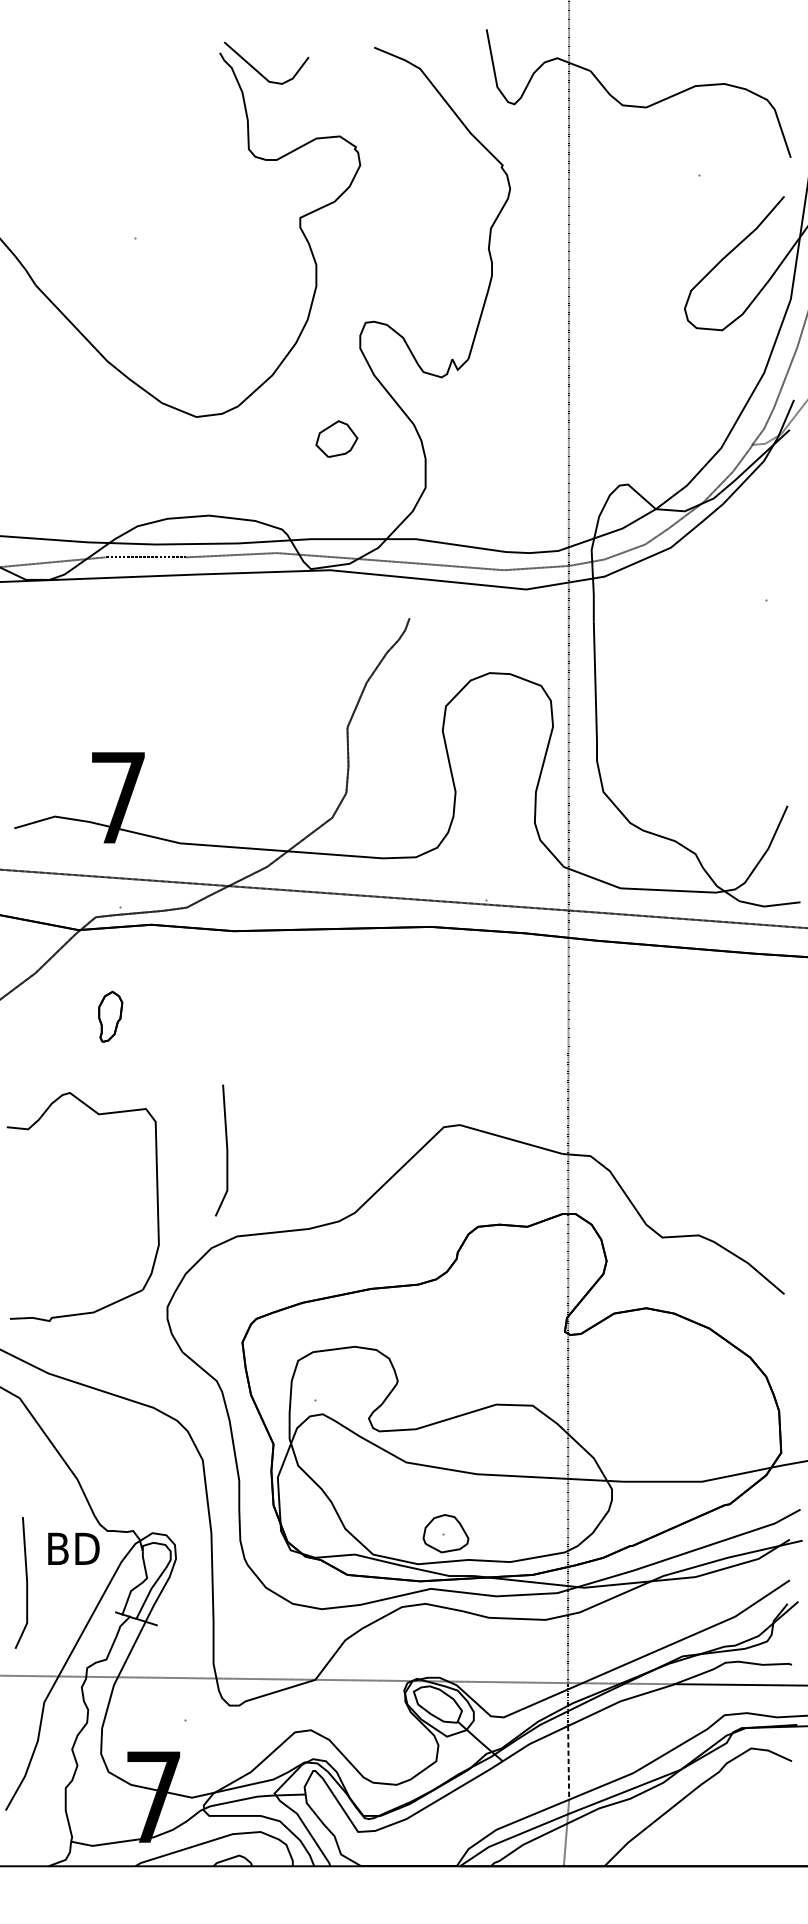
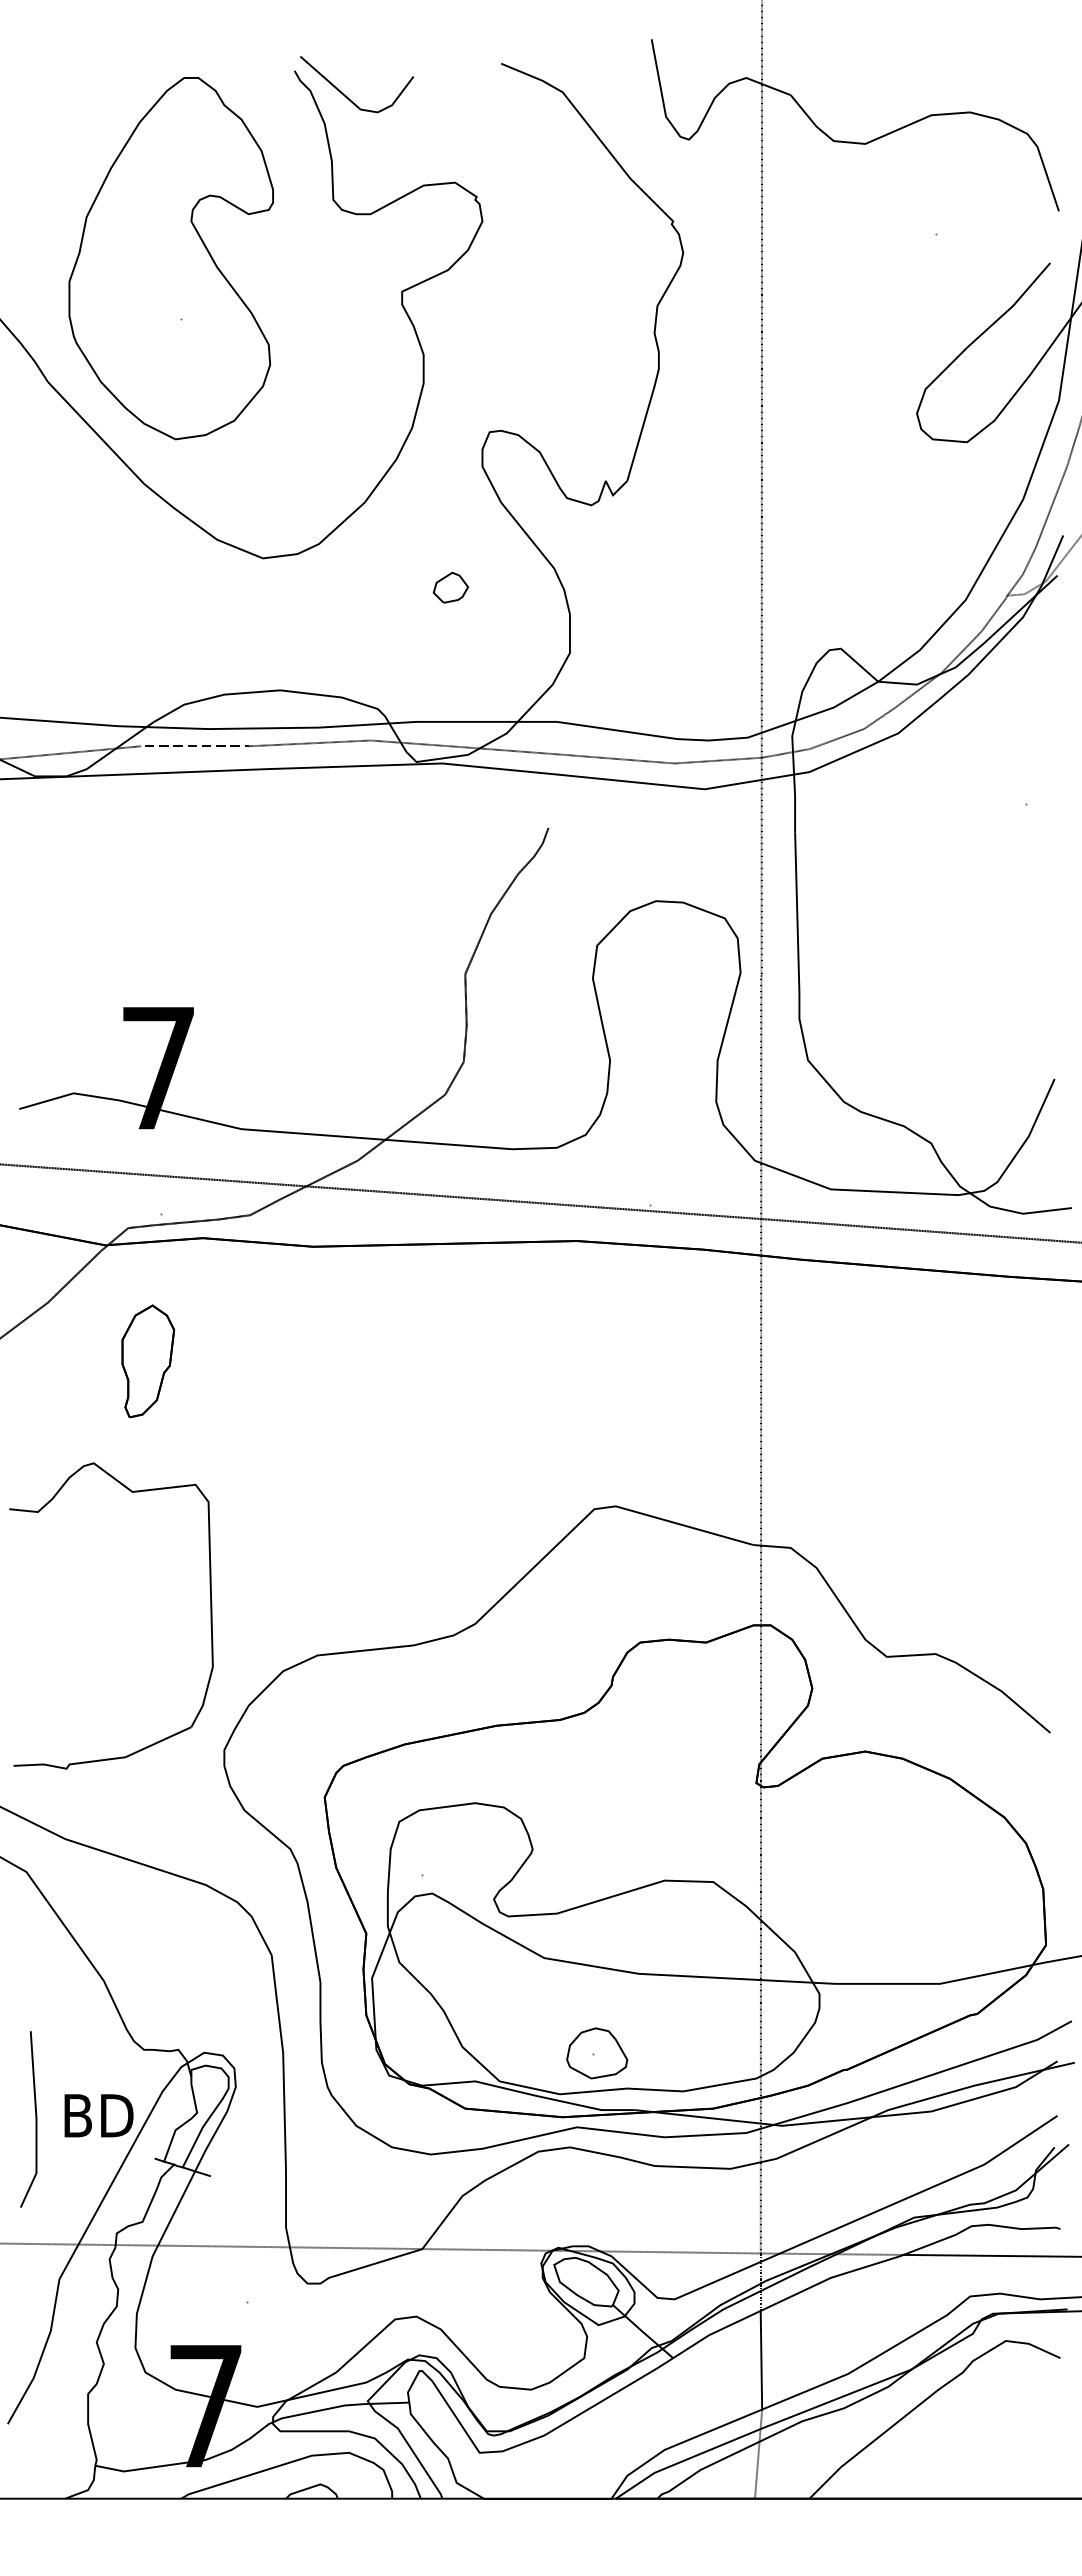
part: (127, 193) -> (170, 258), added
part: (336, 438) -> (450, 587), size x0.62
part: (110, 1016) -> (148, 1361), size x1.67
line: (226, 1150) -> (303, 1540), removed
text: (73, 1548) -> (98, 2115), moved
line: (568, 1763) -> (761, 2360), dashed -> solid

